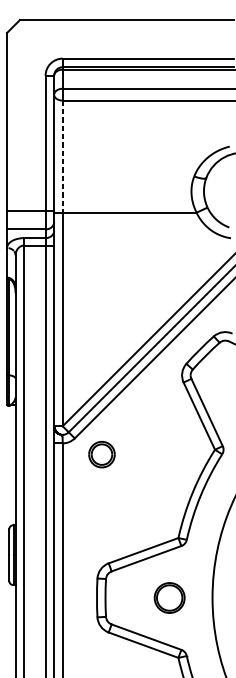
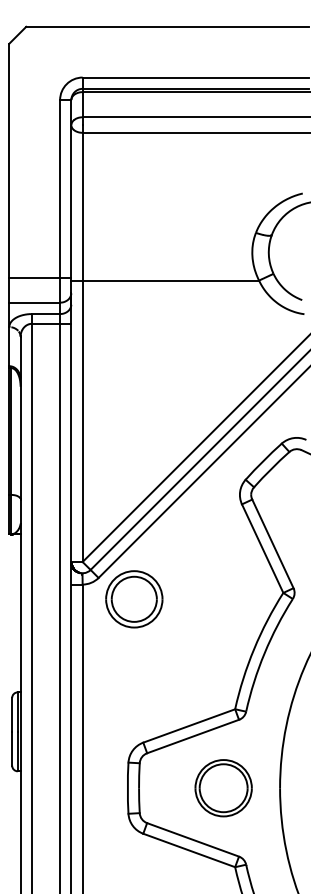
line: (62, 156) -> (82, 206), dashed -> solid
part: (102, 454) -> (134, 599), size x1.67
part: (169, 598) -> (223, 788), size x1.43

